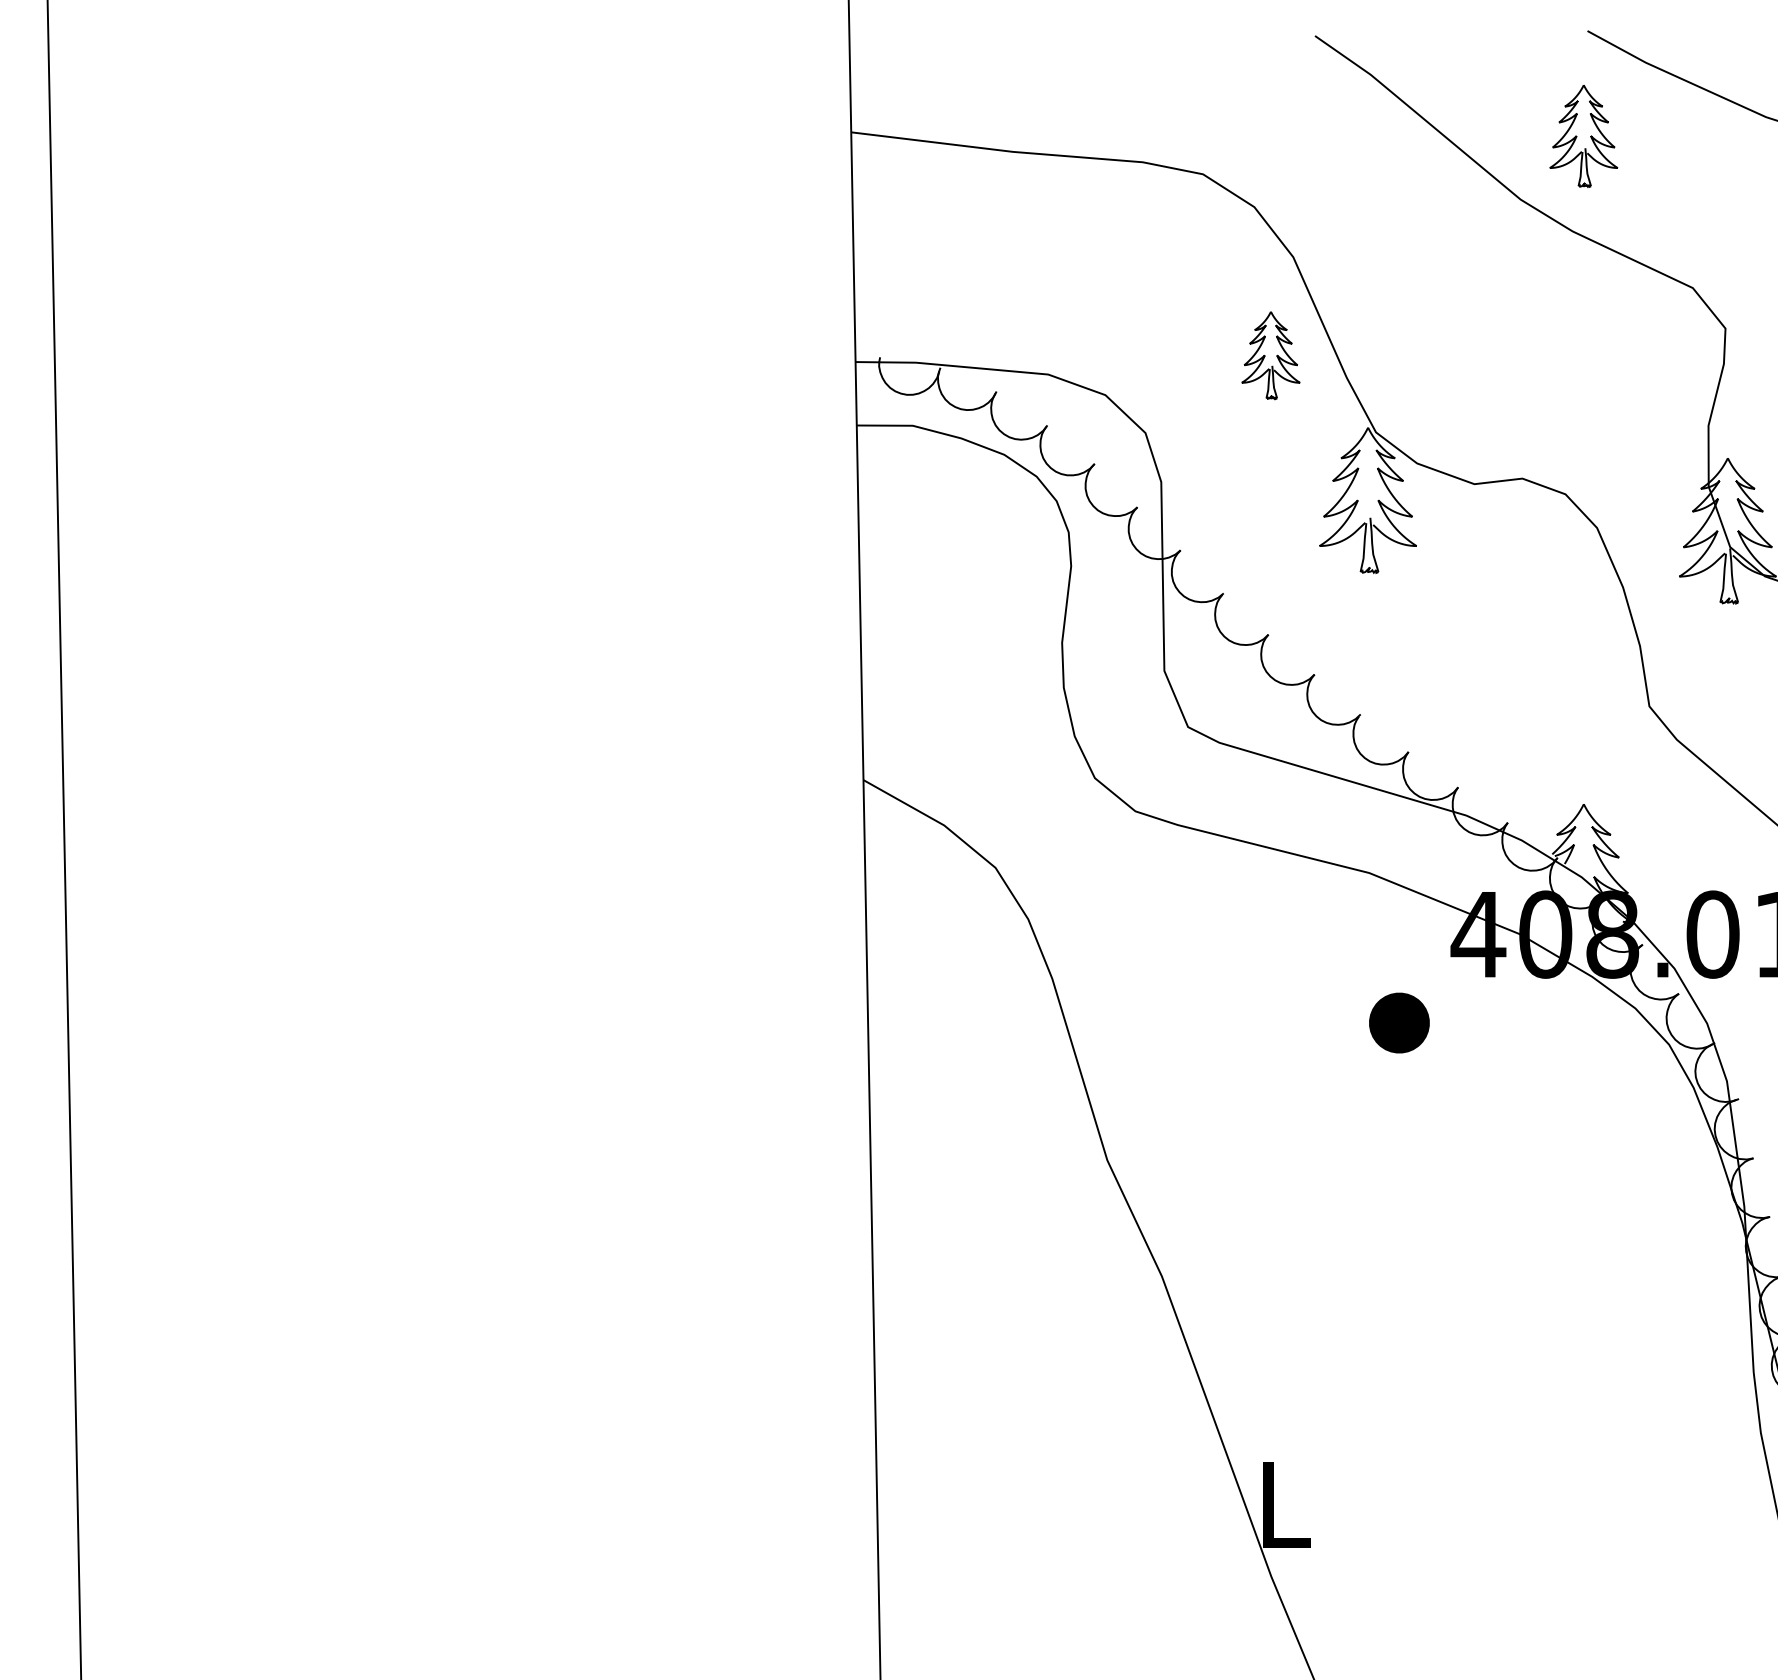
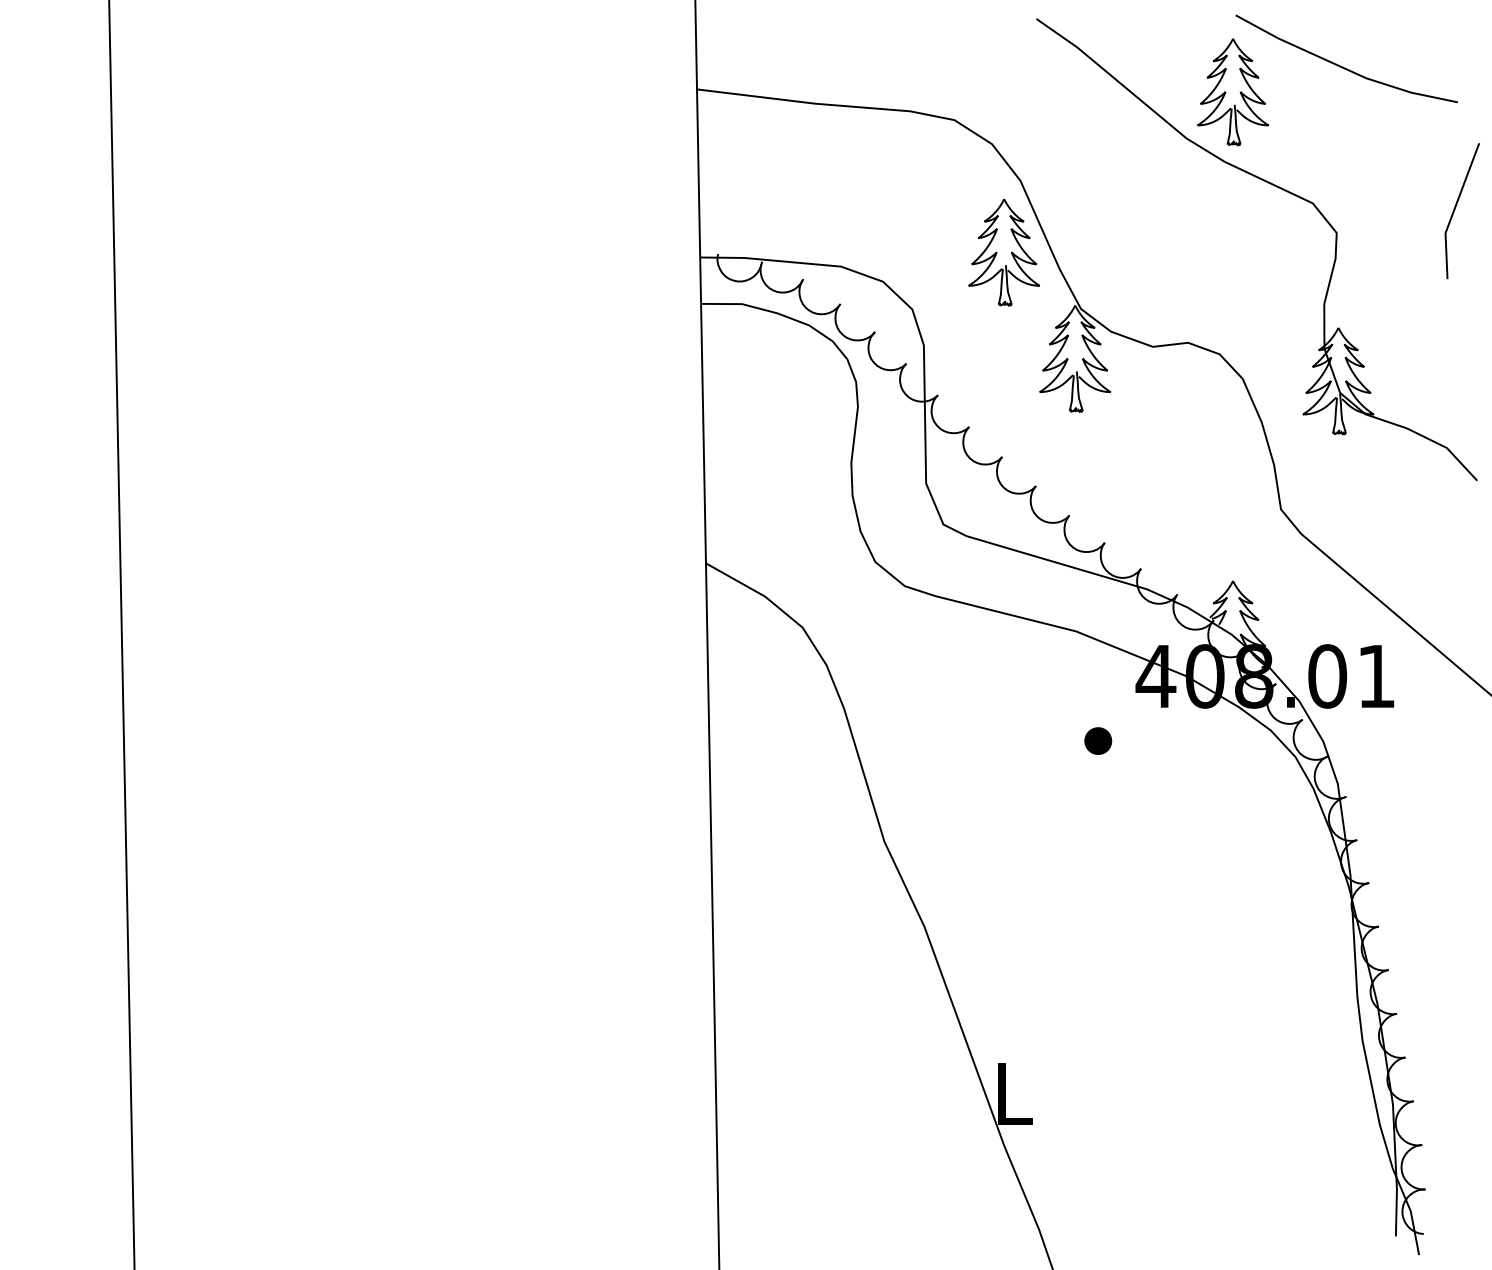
part: (1583, 136) -> (1232, 92), size x1.43
part: (1270, 355) -> (1003, 252), size x1.67
part: (1399, 1022) -> (1098, 740), size x0.62

